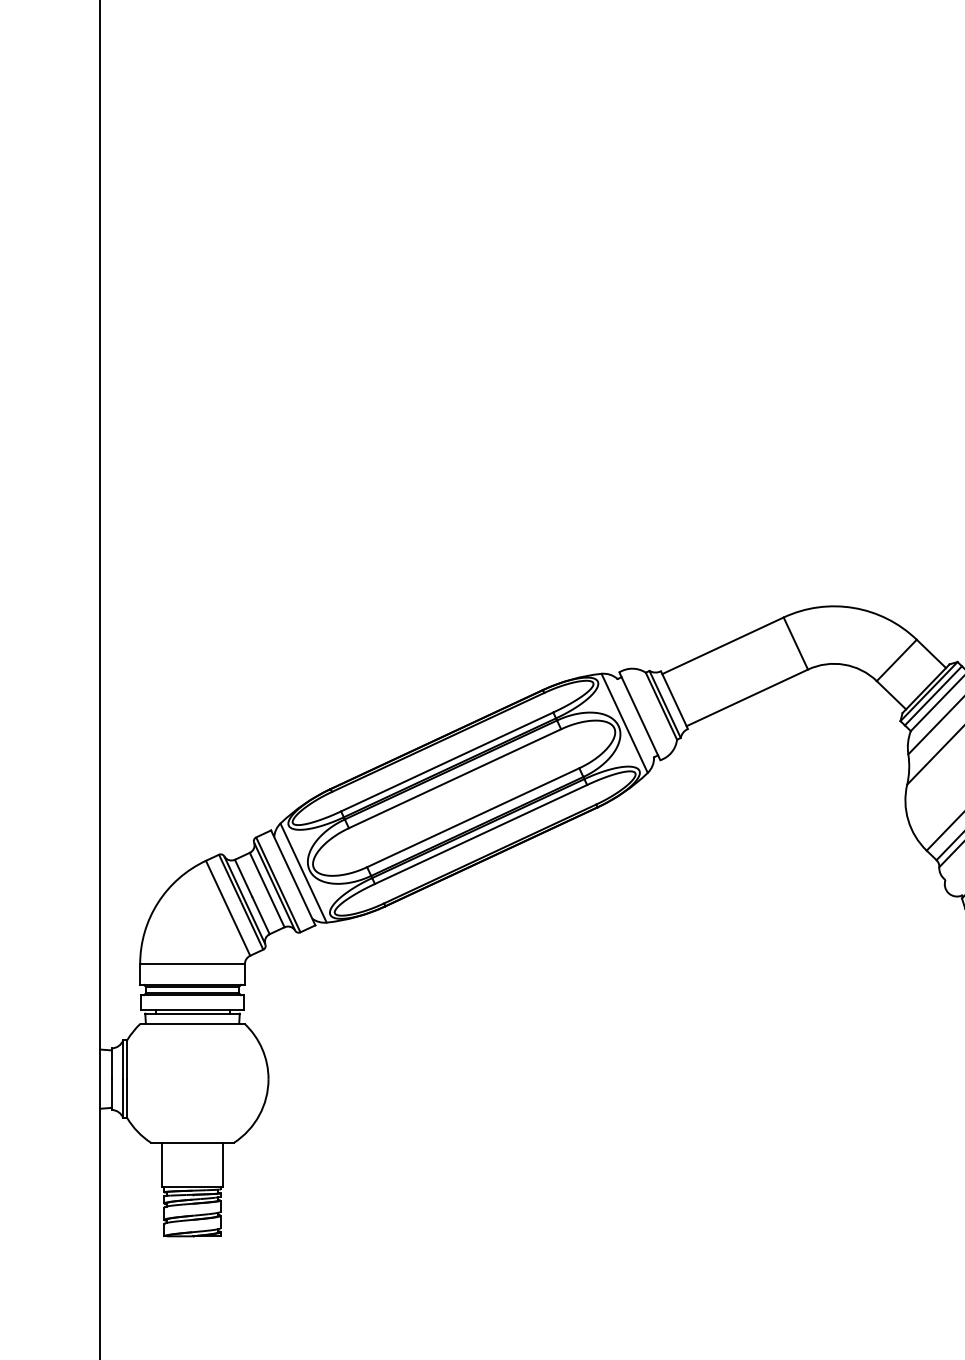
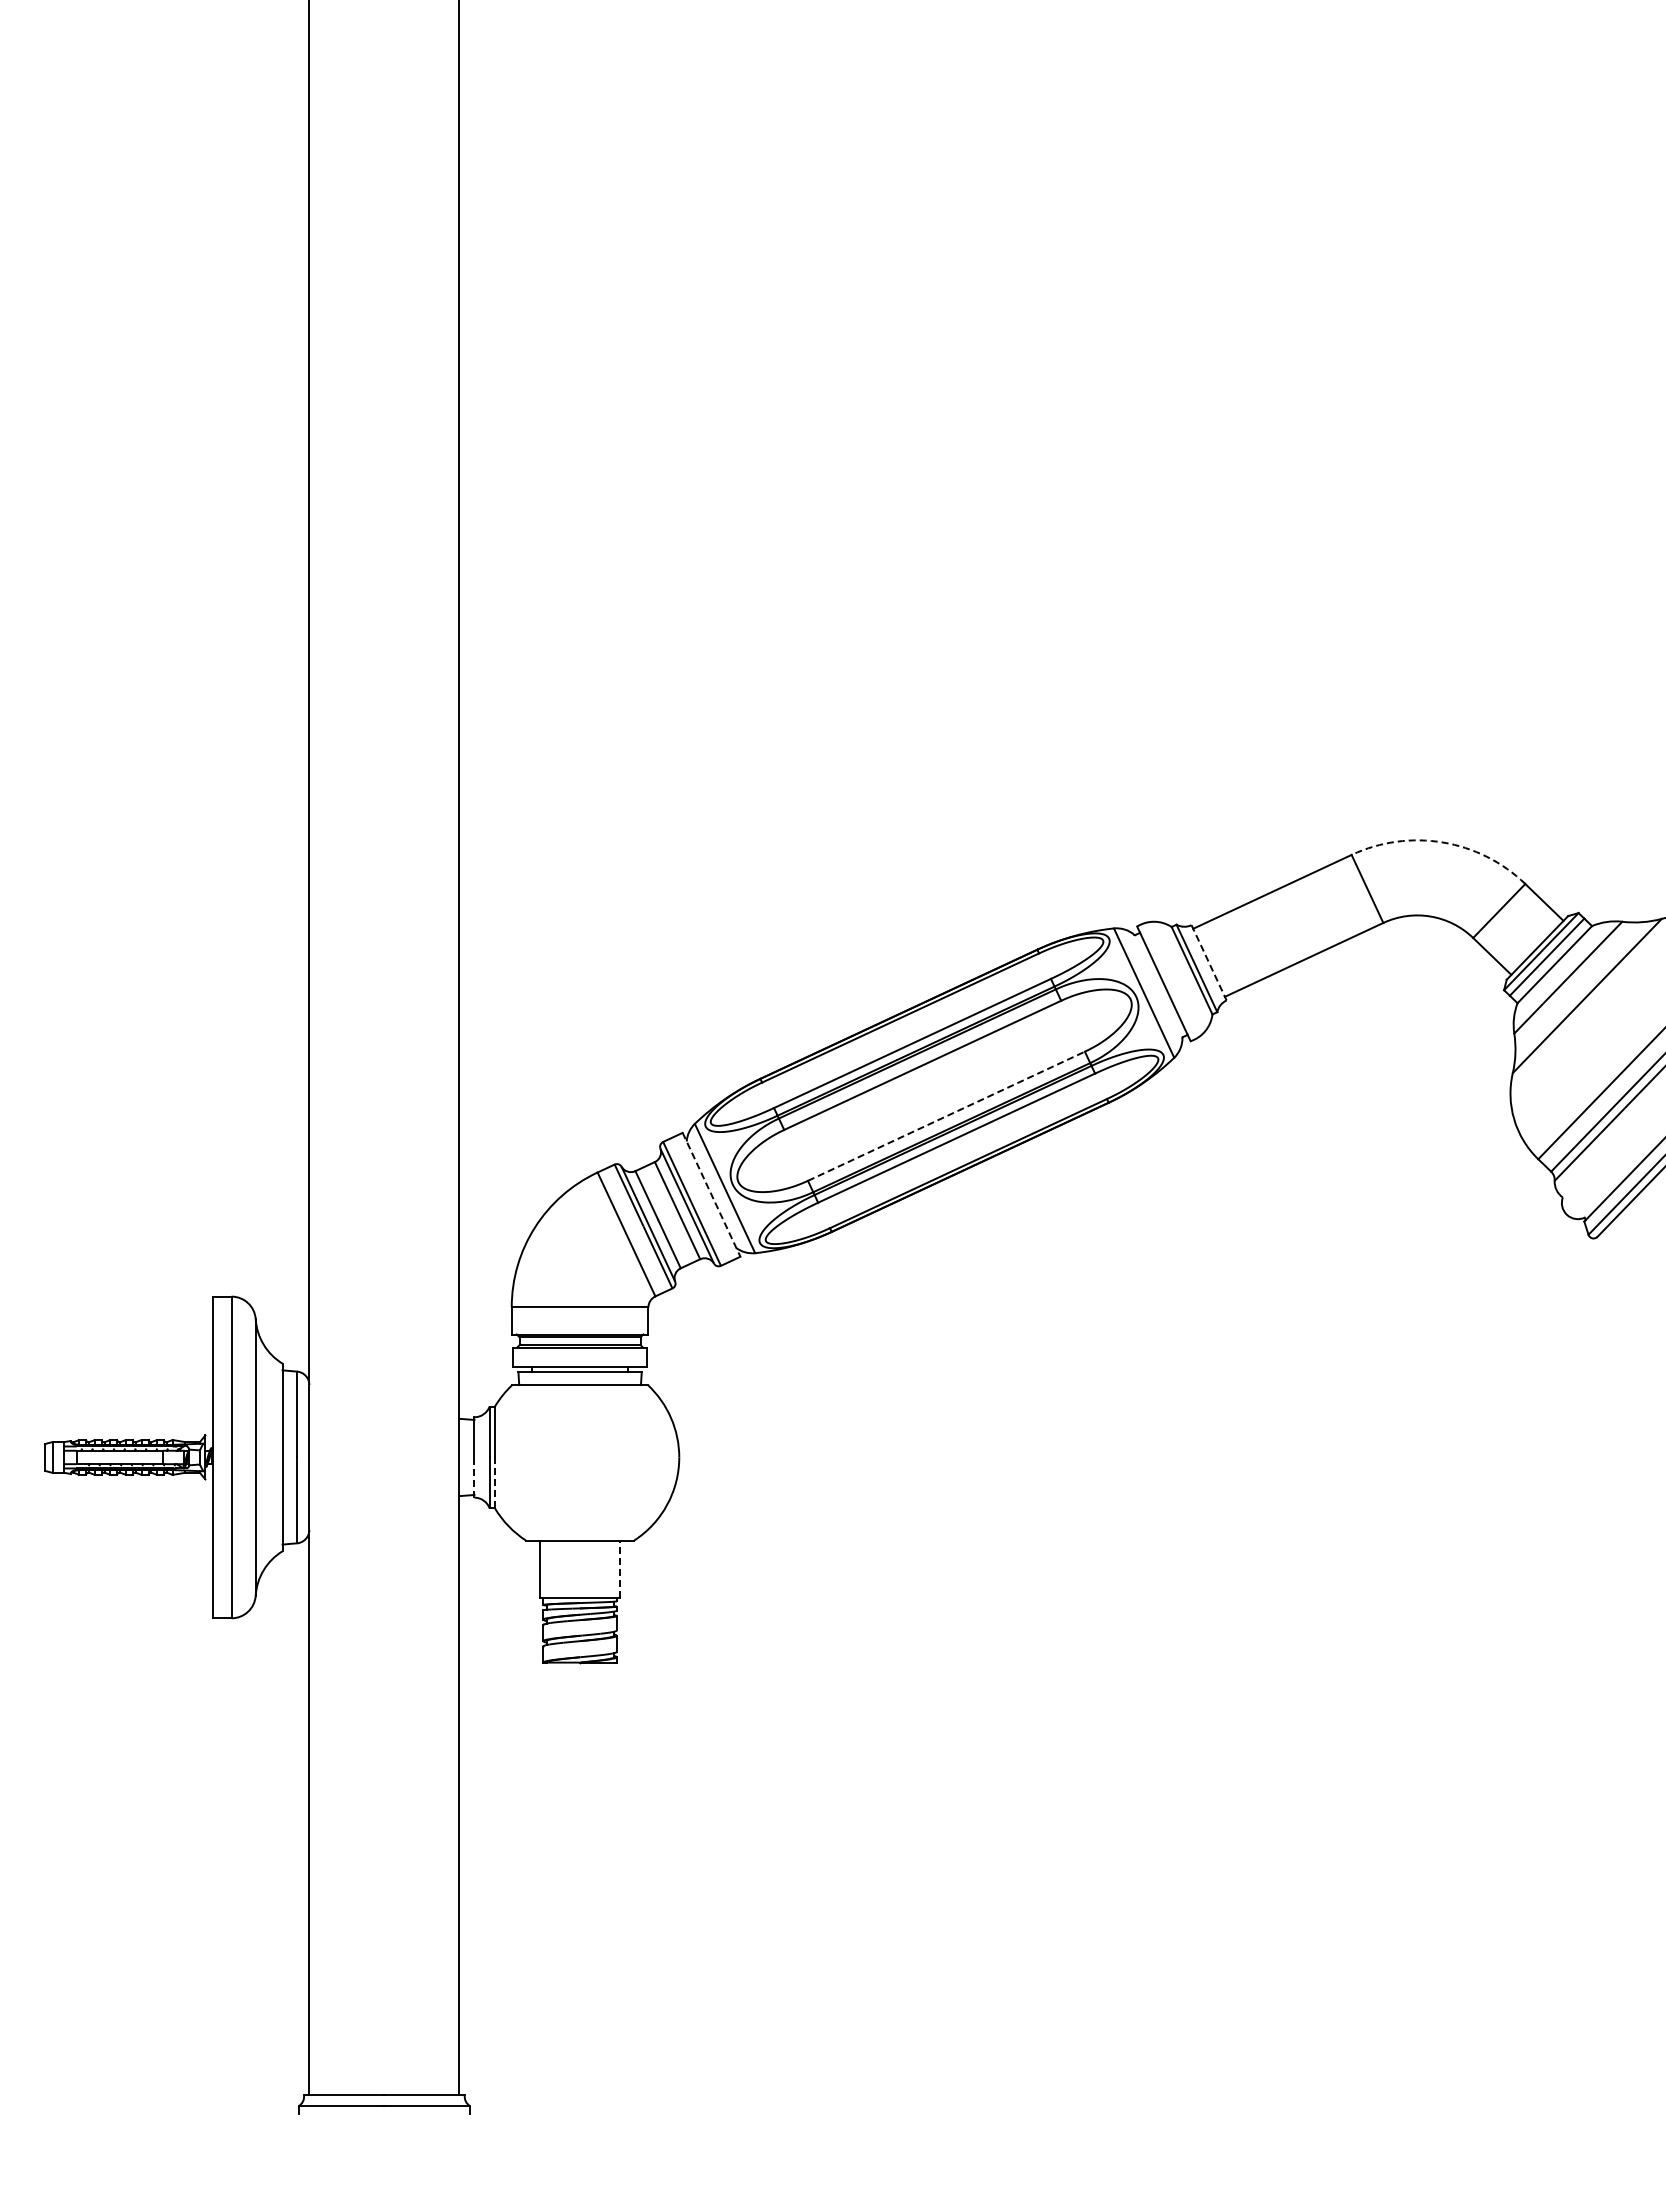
arc: (853, 607) -> (1442, 842), solid -> dashed
line: (674, 699) -> (1209, 962), solid -> dashed
line: (473, 817) -> (946, 1116), solid -> dashed
line: (293, 878) -> (711, 1195), solid -> dashed
line: (111, 1094) -> (474, 1477), solid -> dashed
line: (126, 1098) -> (494, 1482), solid -> dashed
line: (223, 1164) -> (620, 1569), solid -> dashed

